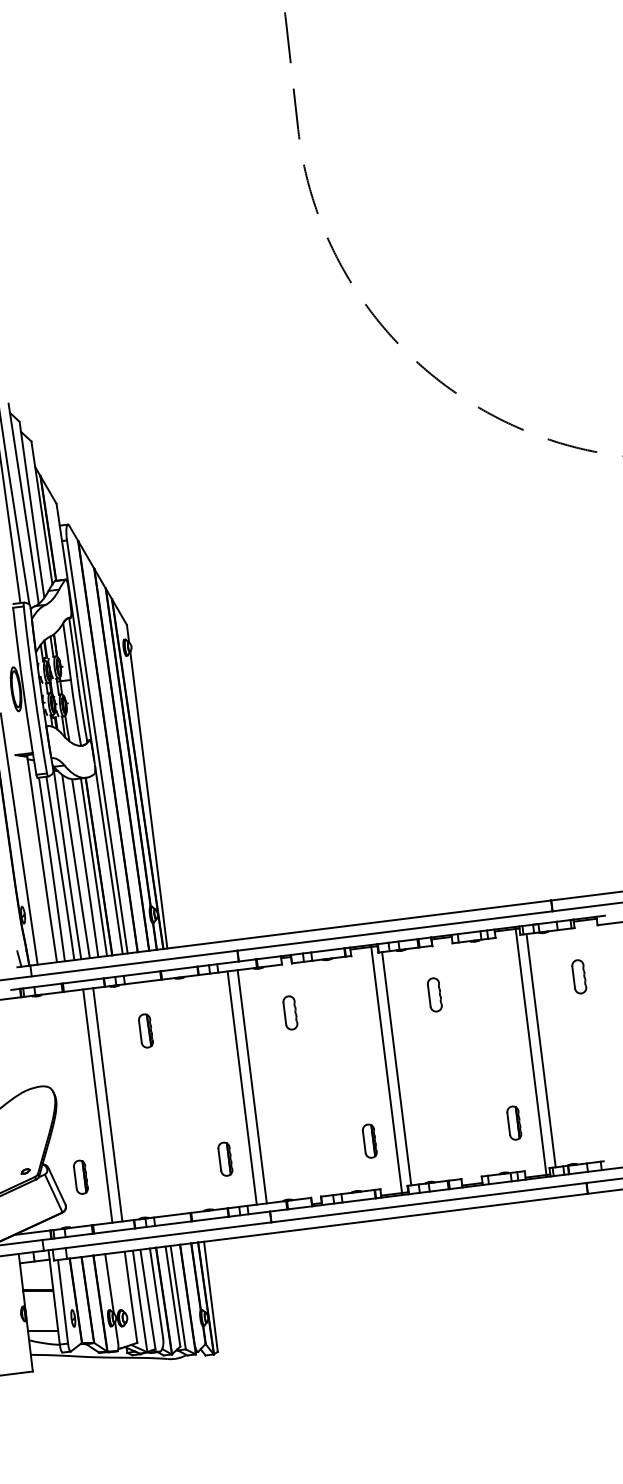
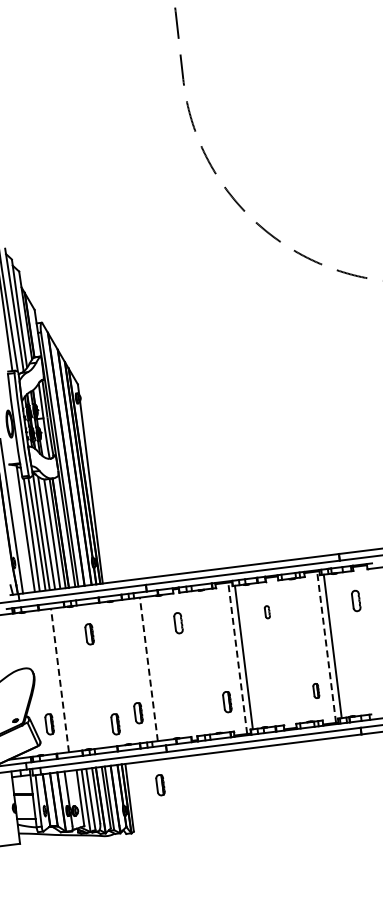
part: (435, 995) -> (267, 612), size x0.6
line: (530, 1050) -> (326, 646), solid -> dashed
line: (386, 1068) -> (237, 657), solid -> dashed
line: (241, 1086) -> (148, 668), solid -> dashed
line: (252, 1086) -> (155, 668), removed
line: (108, 1104) -> (66, 679), removed
line: (96, 1106) -> (59, 680), solid -> dashed
part: (514, 1122) -> (316, 690), size x0.7
part: (187, 1177) -> (115, 724), added
part: (261, 1276) -> (160, 785), added

